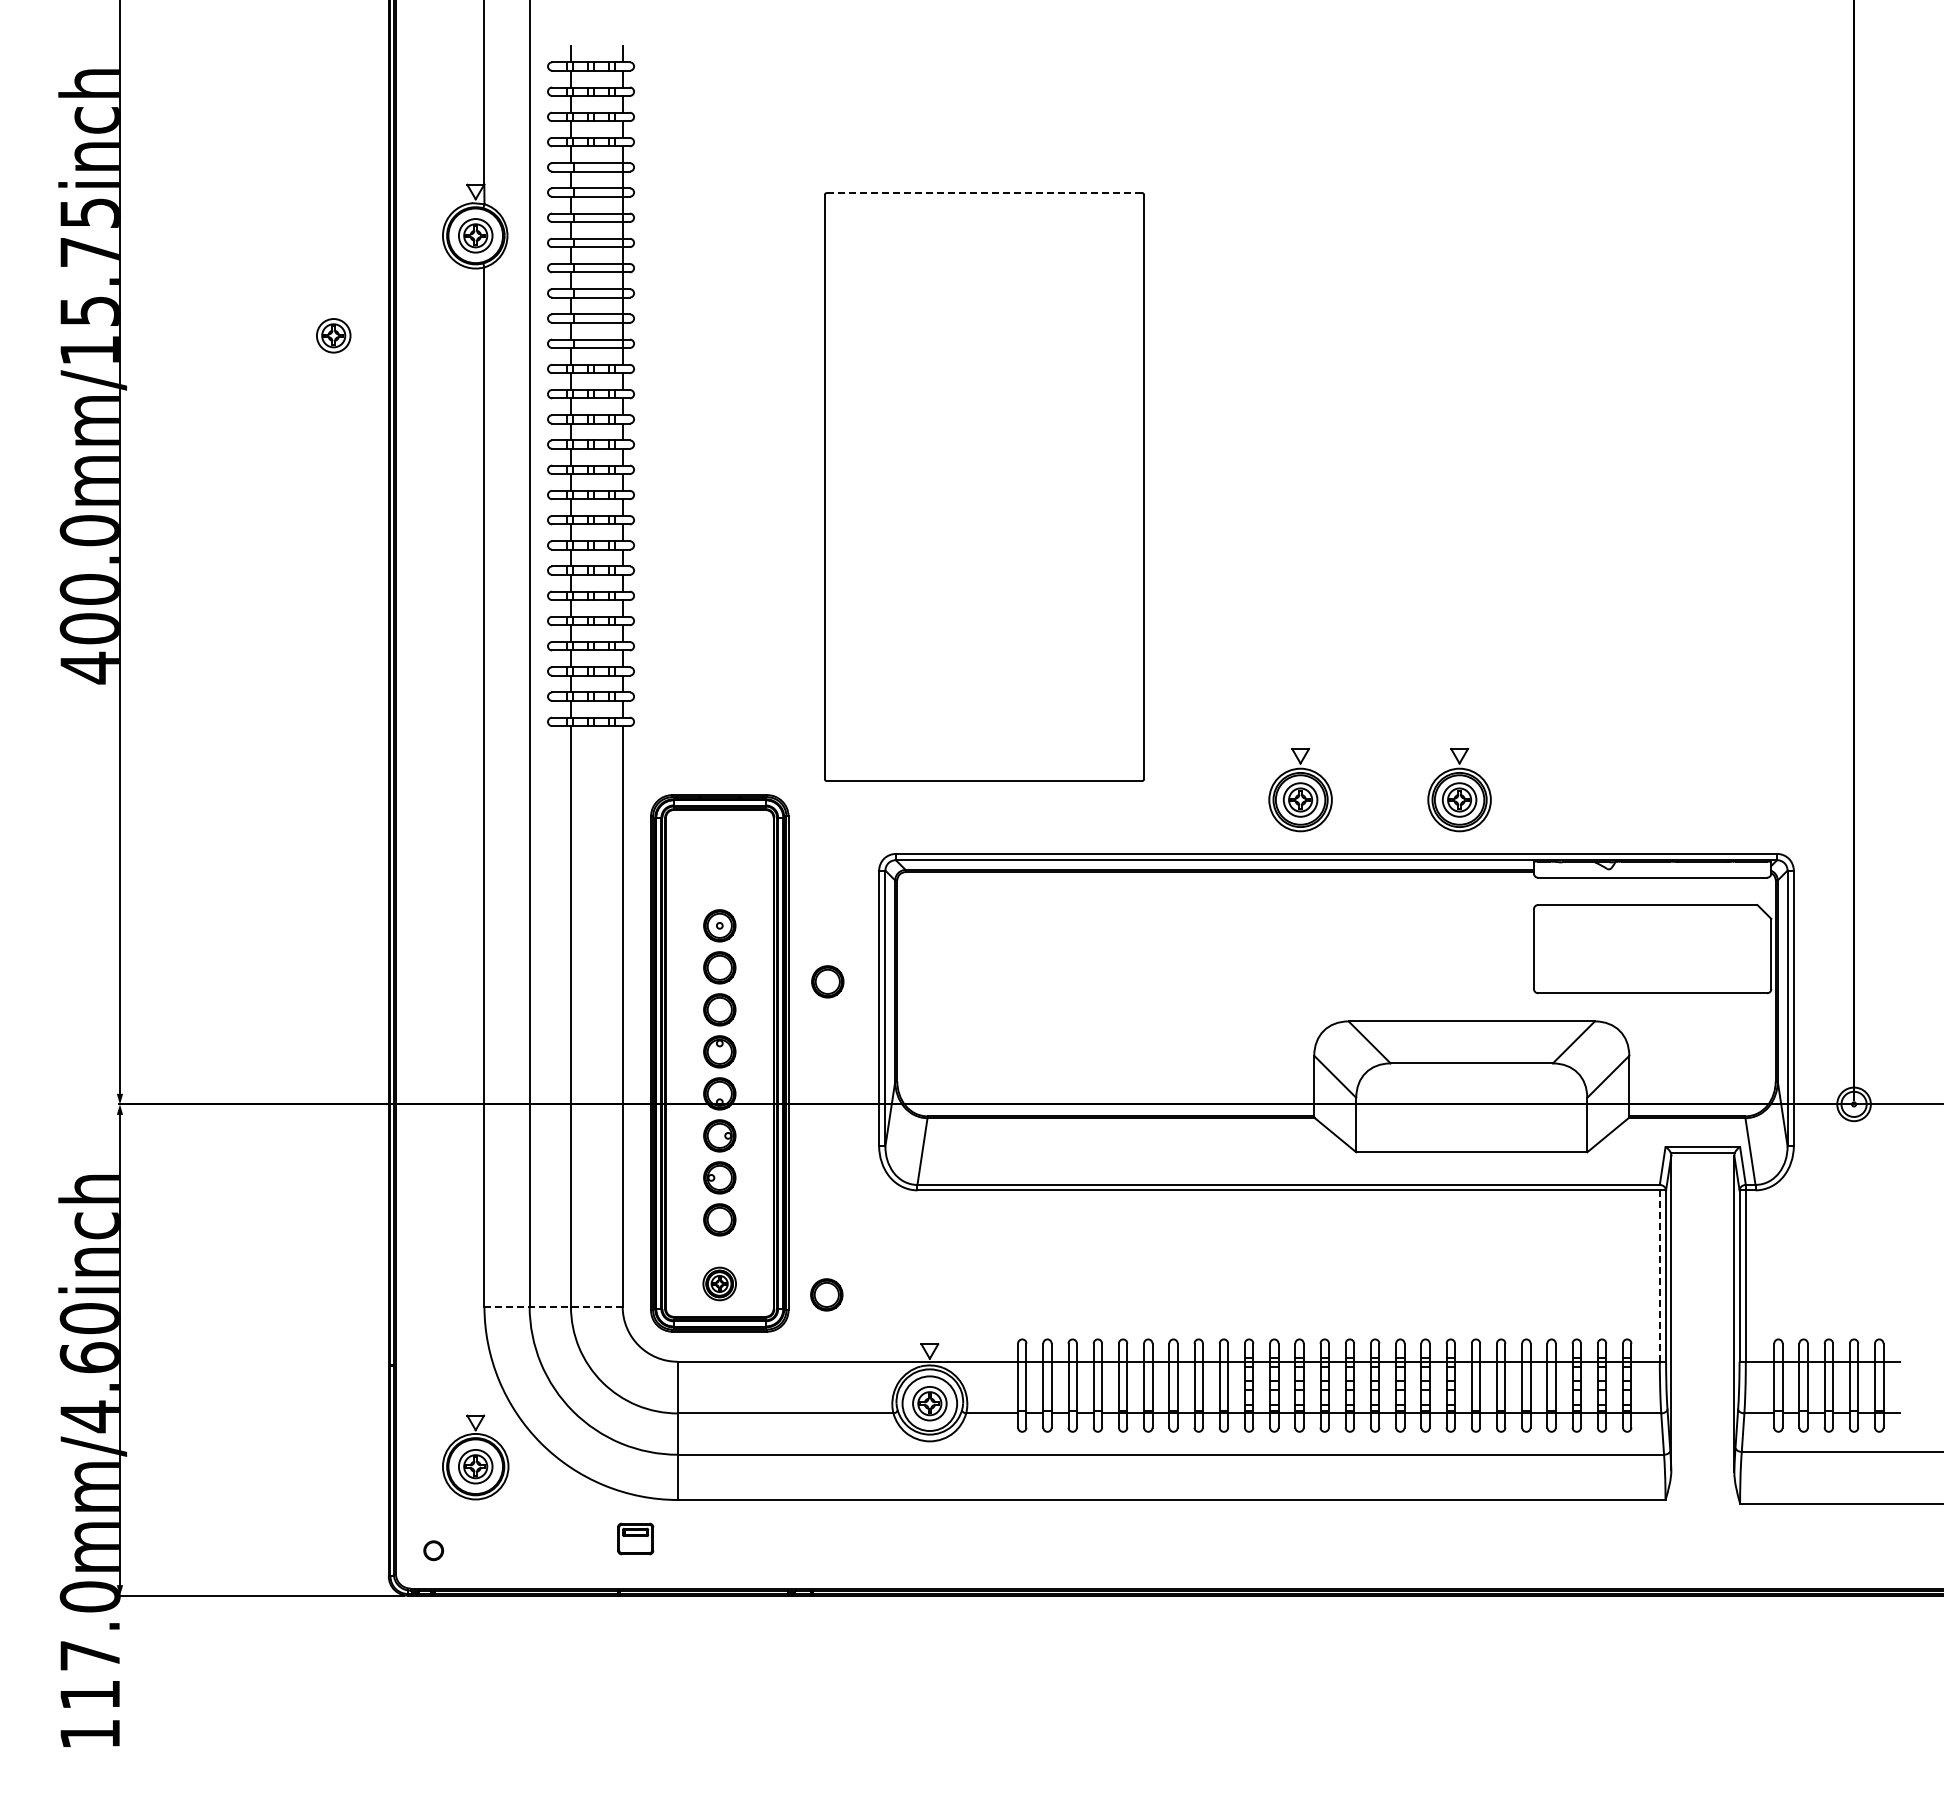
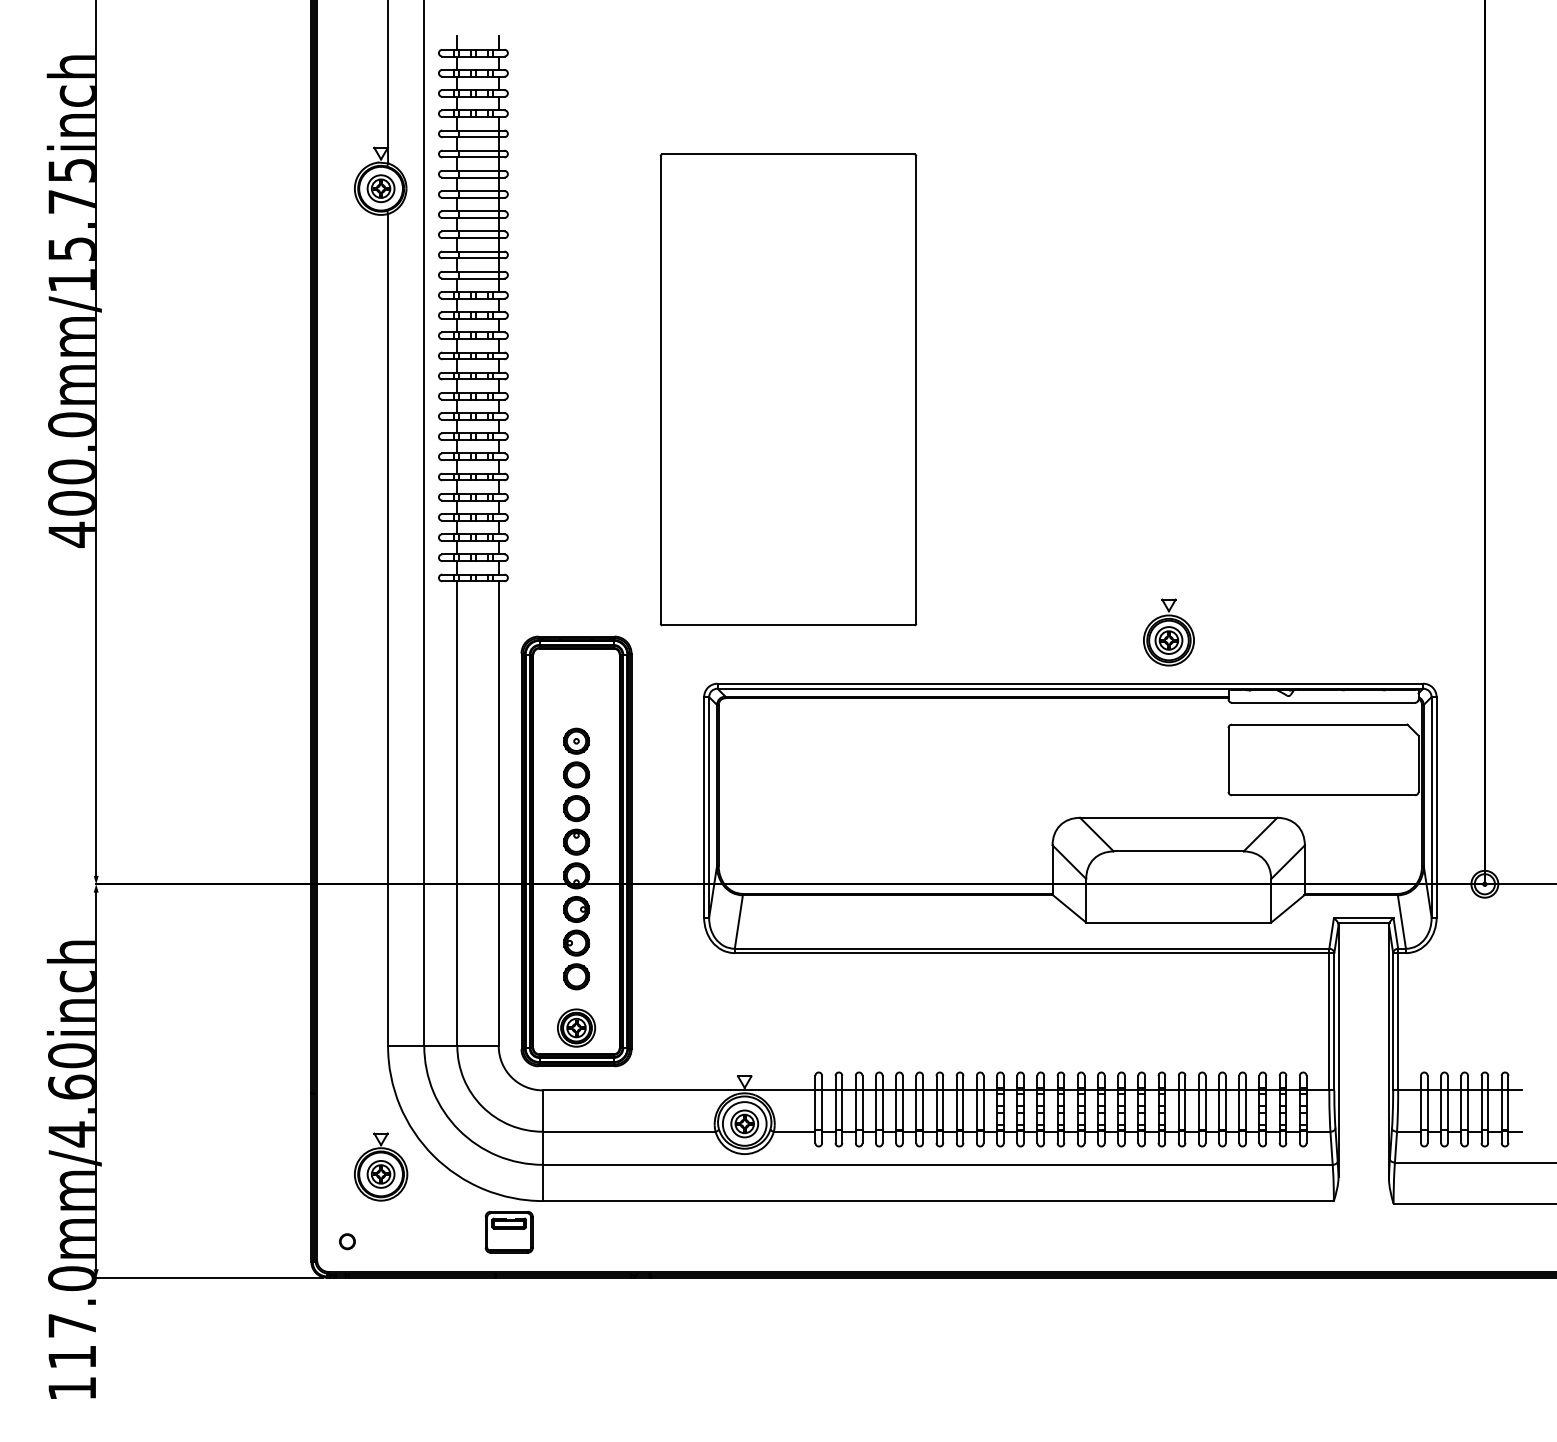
line: (984, 192) -> (788, 154), dashed -> solid
part: (333, 335) -> (267, 268), removed
part: (1300, 789) -> (1041, 632), removed
part: (827, 981) -> (662, 785), removed
line: (1659, 1272) -> (1329, 1018), dashed -> solid
part: (719, 1283) -> (576, 1027), size x1.43
part: (826, 1294) -> (661, 1036), removed
line: (554, 1306) -> (444, 1046), dashed -> solid
part: (635, 1538) -> (509, 1231), size x1.67

